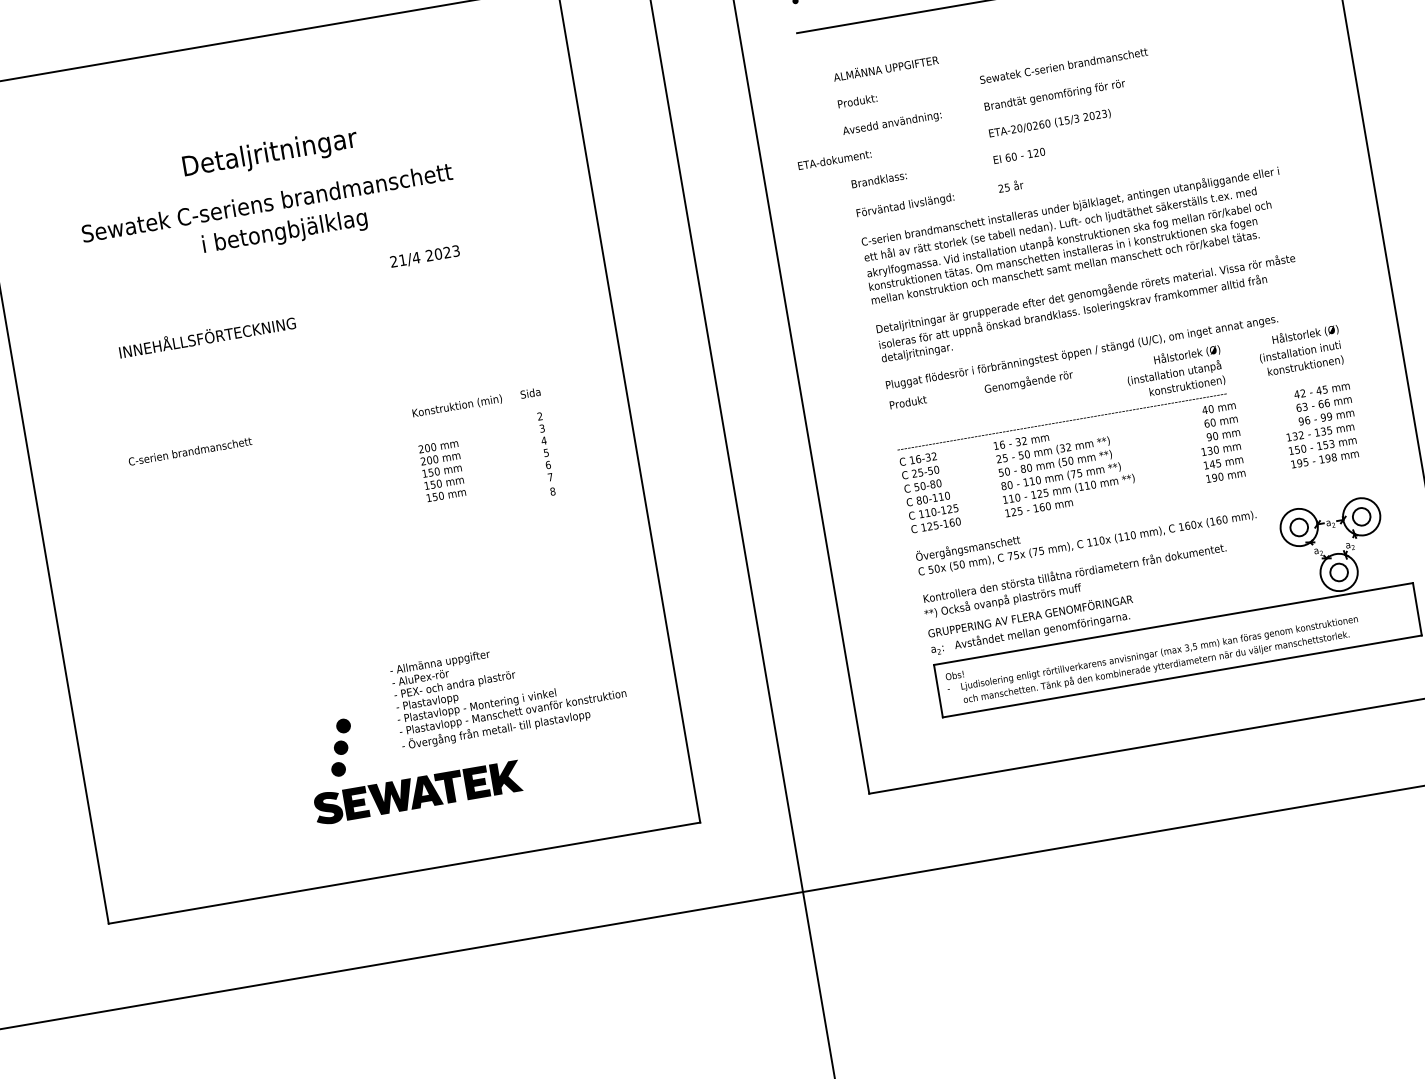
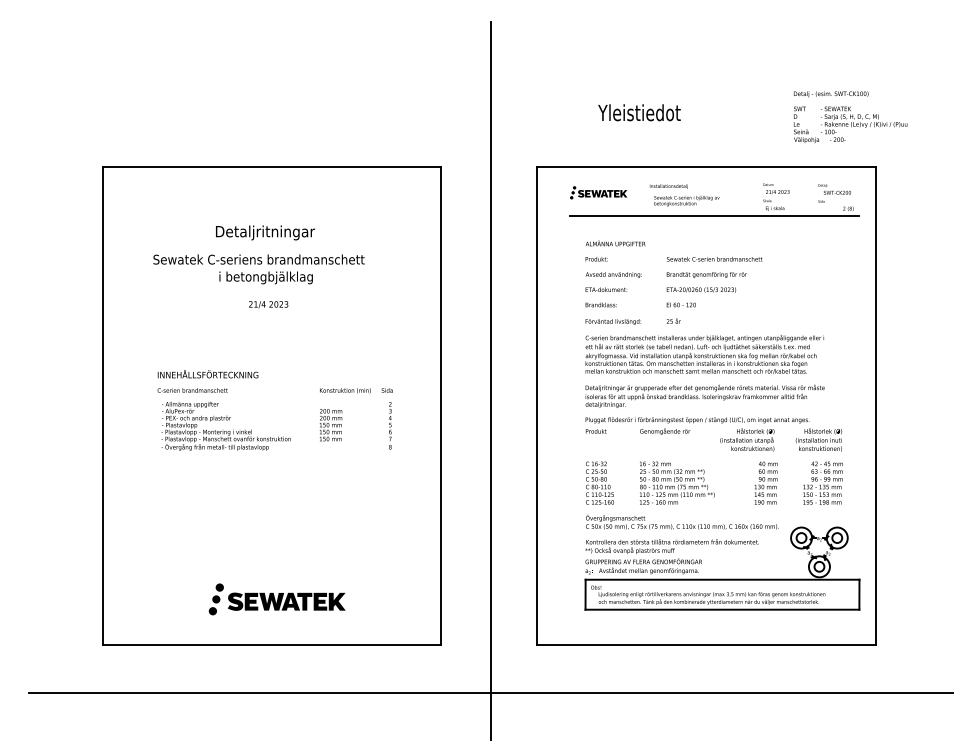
text: (834, 159) -> (606, 289), moved
text: (424, 256) -> (268, 304), moved
text: (206, 337) -> (207, 374), moved
text: (507, 688) -> (225, 425), moved
part: (339, 748) -> (215, 599), moved

